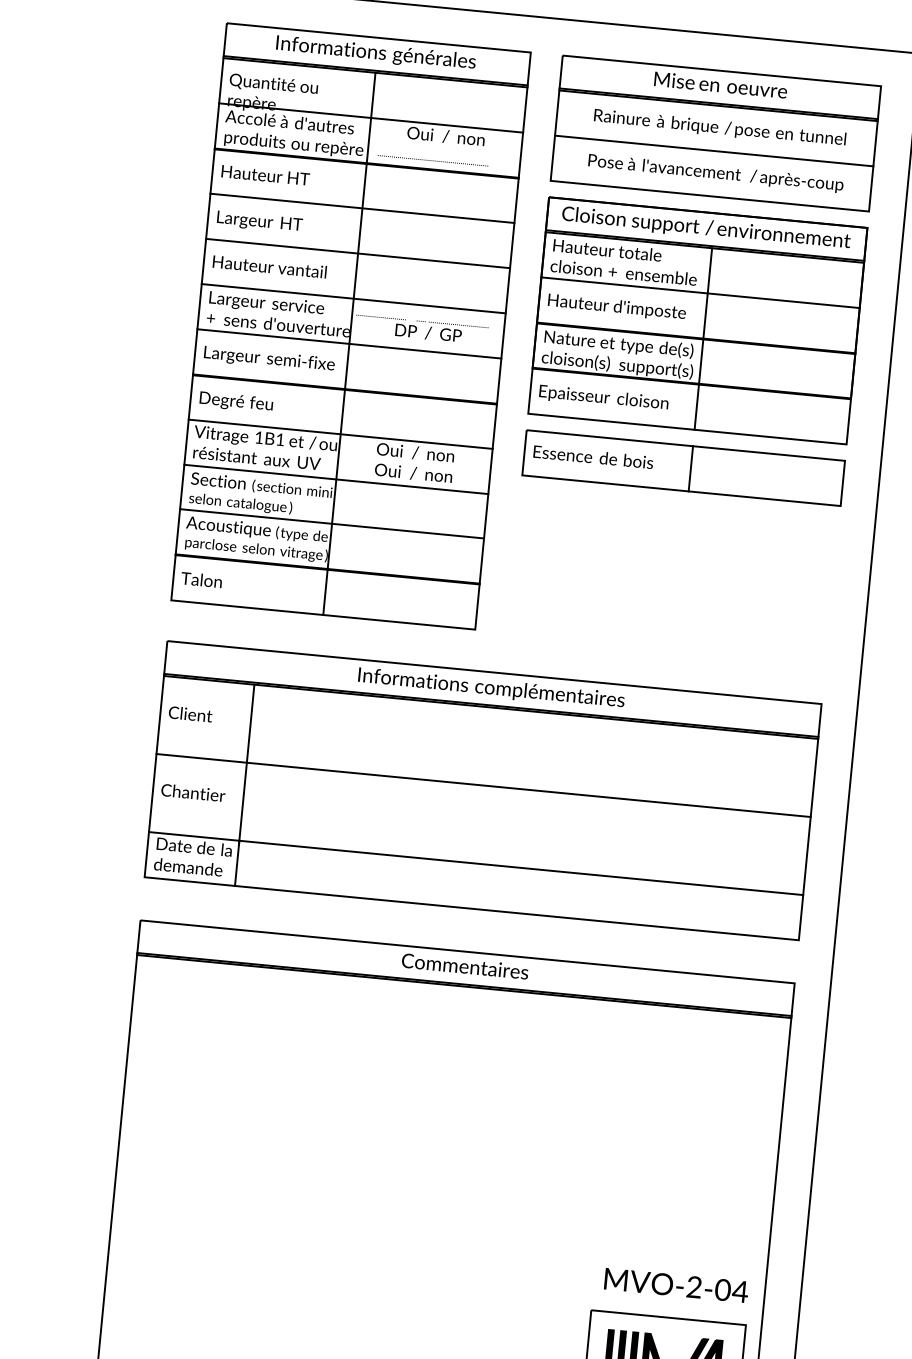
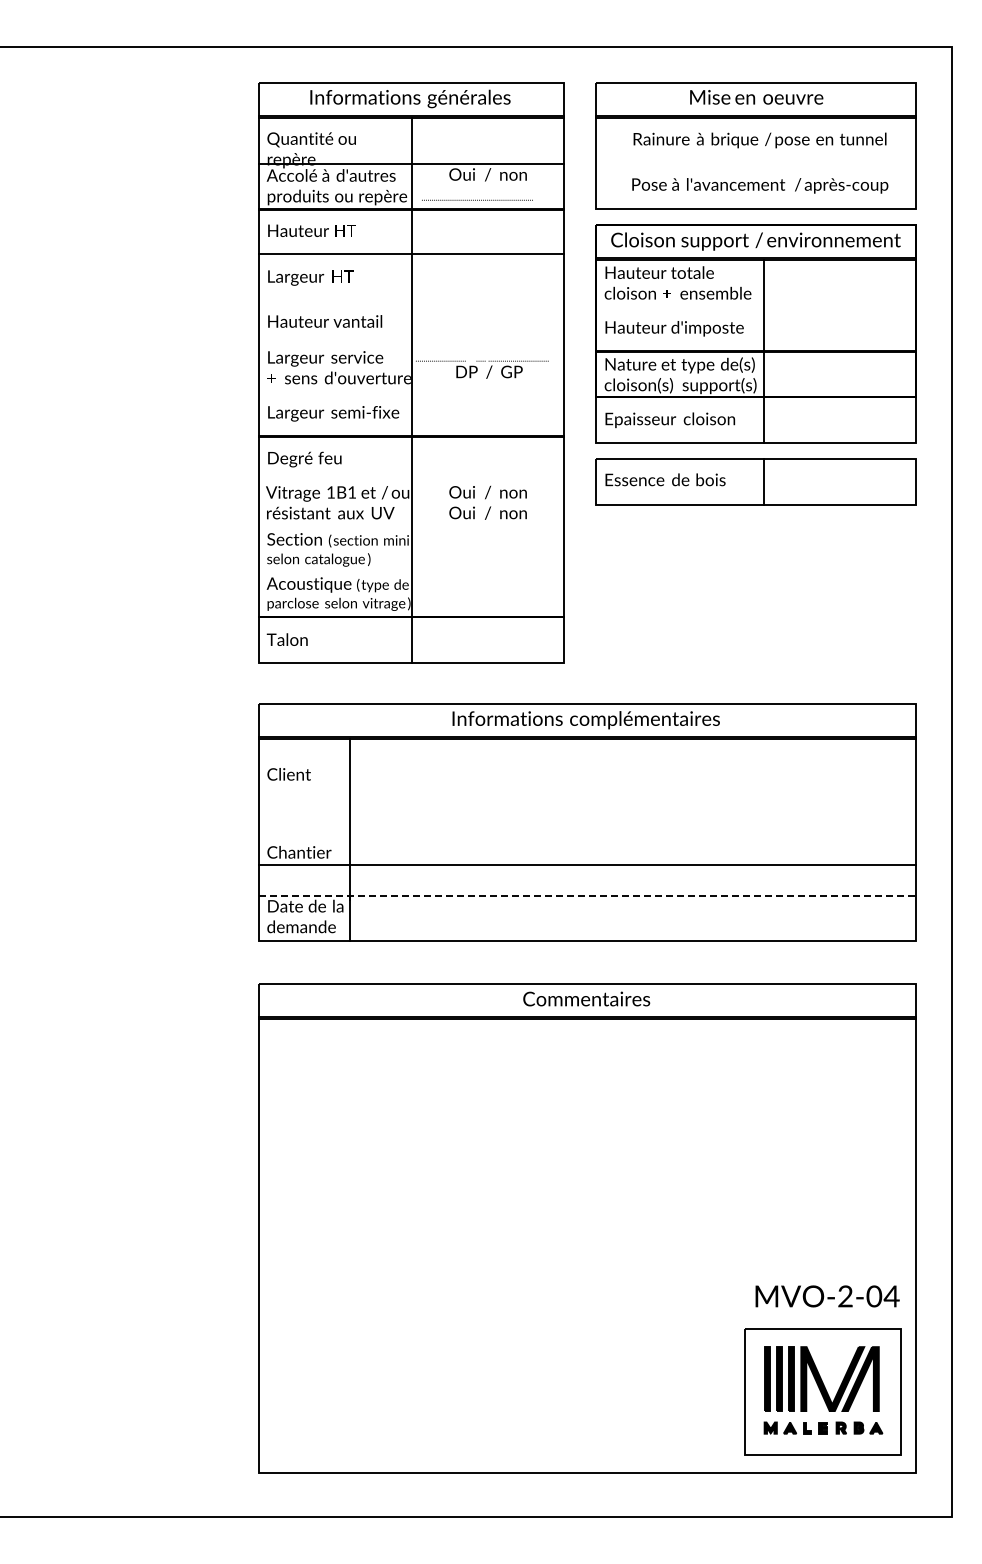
line: (714, 151) -> (756, 163), removed
line: (357, 253) -> (411, 299), removed
line: (700, 292) -> (756, 305), removed
line: (353, 299) -> (411, 345), removed
line: (349, 343) -> (411, 390), removed
line: (340, 434) -> (411, 481), removed
line: (336, 479) -> (411, 526), removed
line: (331, 524) -> (411, 571), removed
line: (483, 785) -> (587, 865), moved
line: (475, 863) -> (587, 895), solid -> dashed

